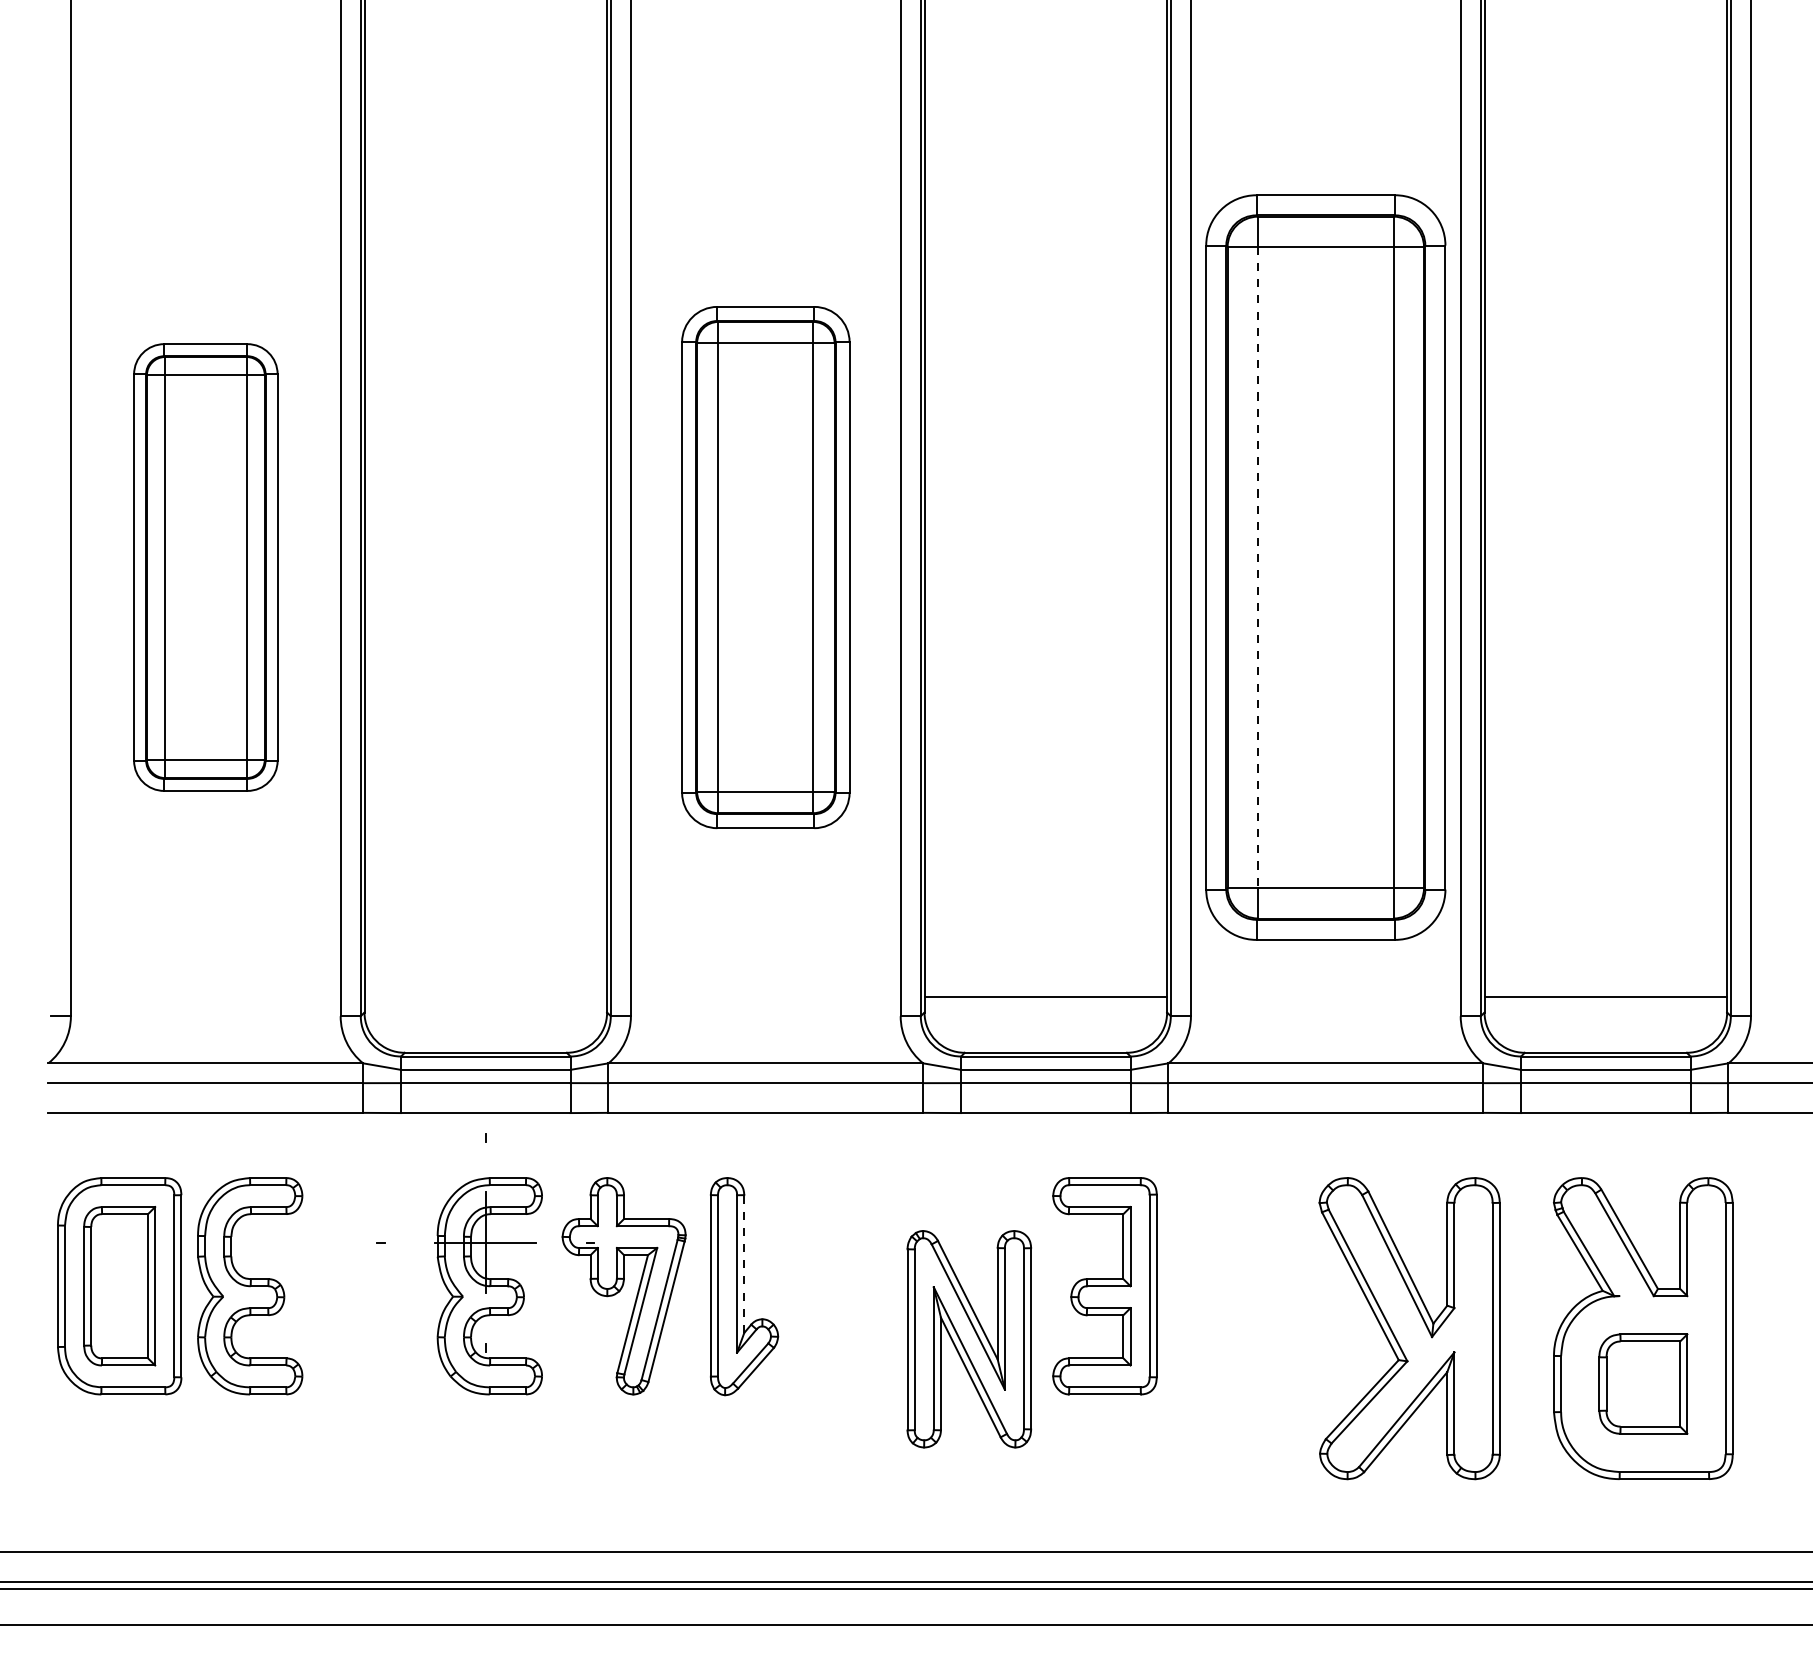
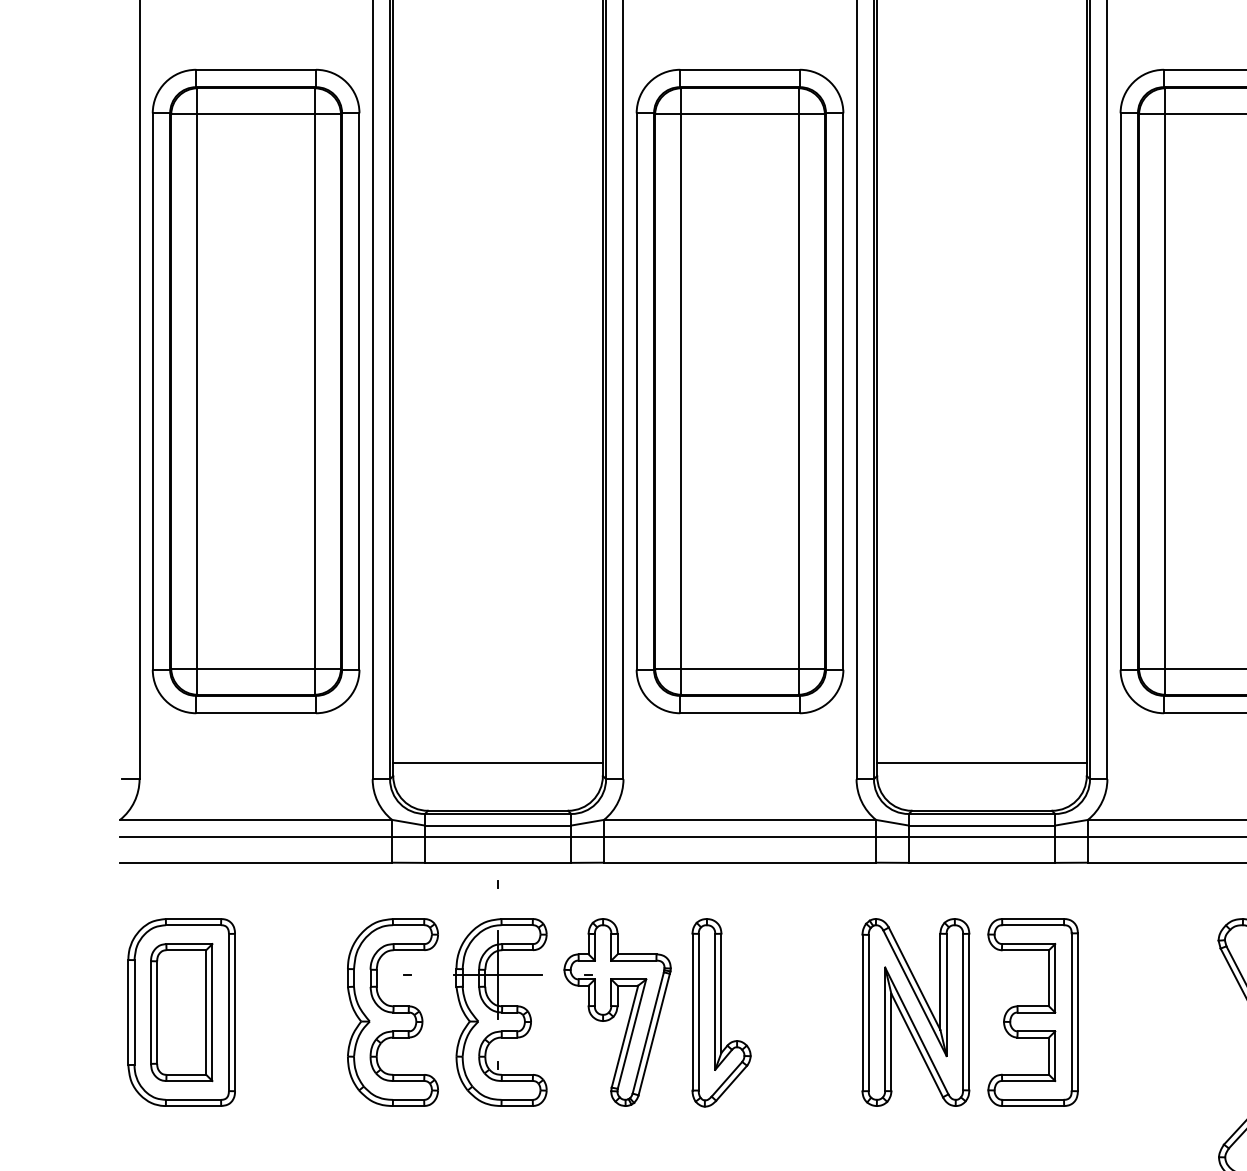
part: (205, 567) -> (255, 391), size x1.67
part: (765, 567) -> (739, 391), size x1.43
line: (1257, 567) -> (1164, 391), dashed -> solid
line: (485, 997) -> (497, 763), added
line: (744, 1264) -> (721, 993), dashed -> solid
part: (250, 1286) -> (393, 1012), moved
part: (969, 1339) -> (916, 1012), moved

